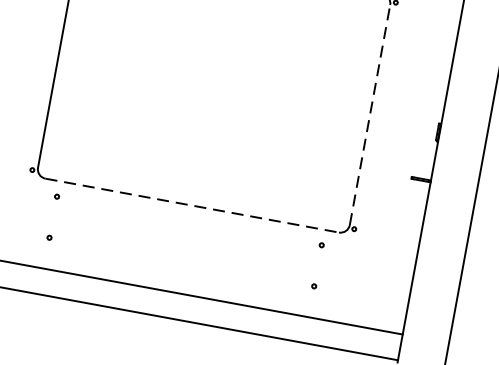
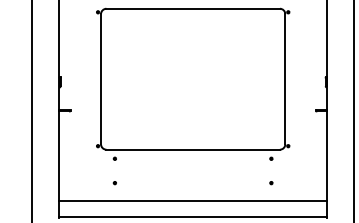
line: (370, 113) -> (285, 78), dashed -> solid
line: (192, 205) -> (193, 149), dashed -> solid

